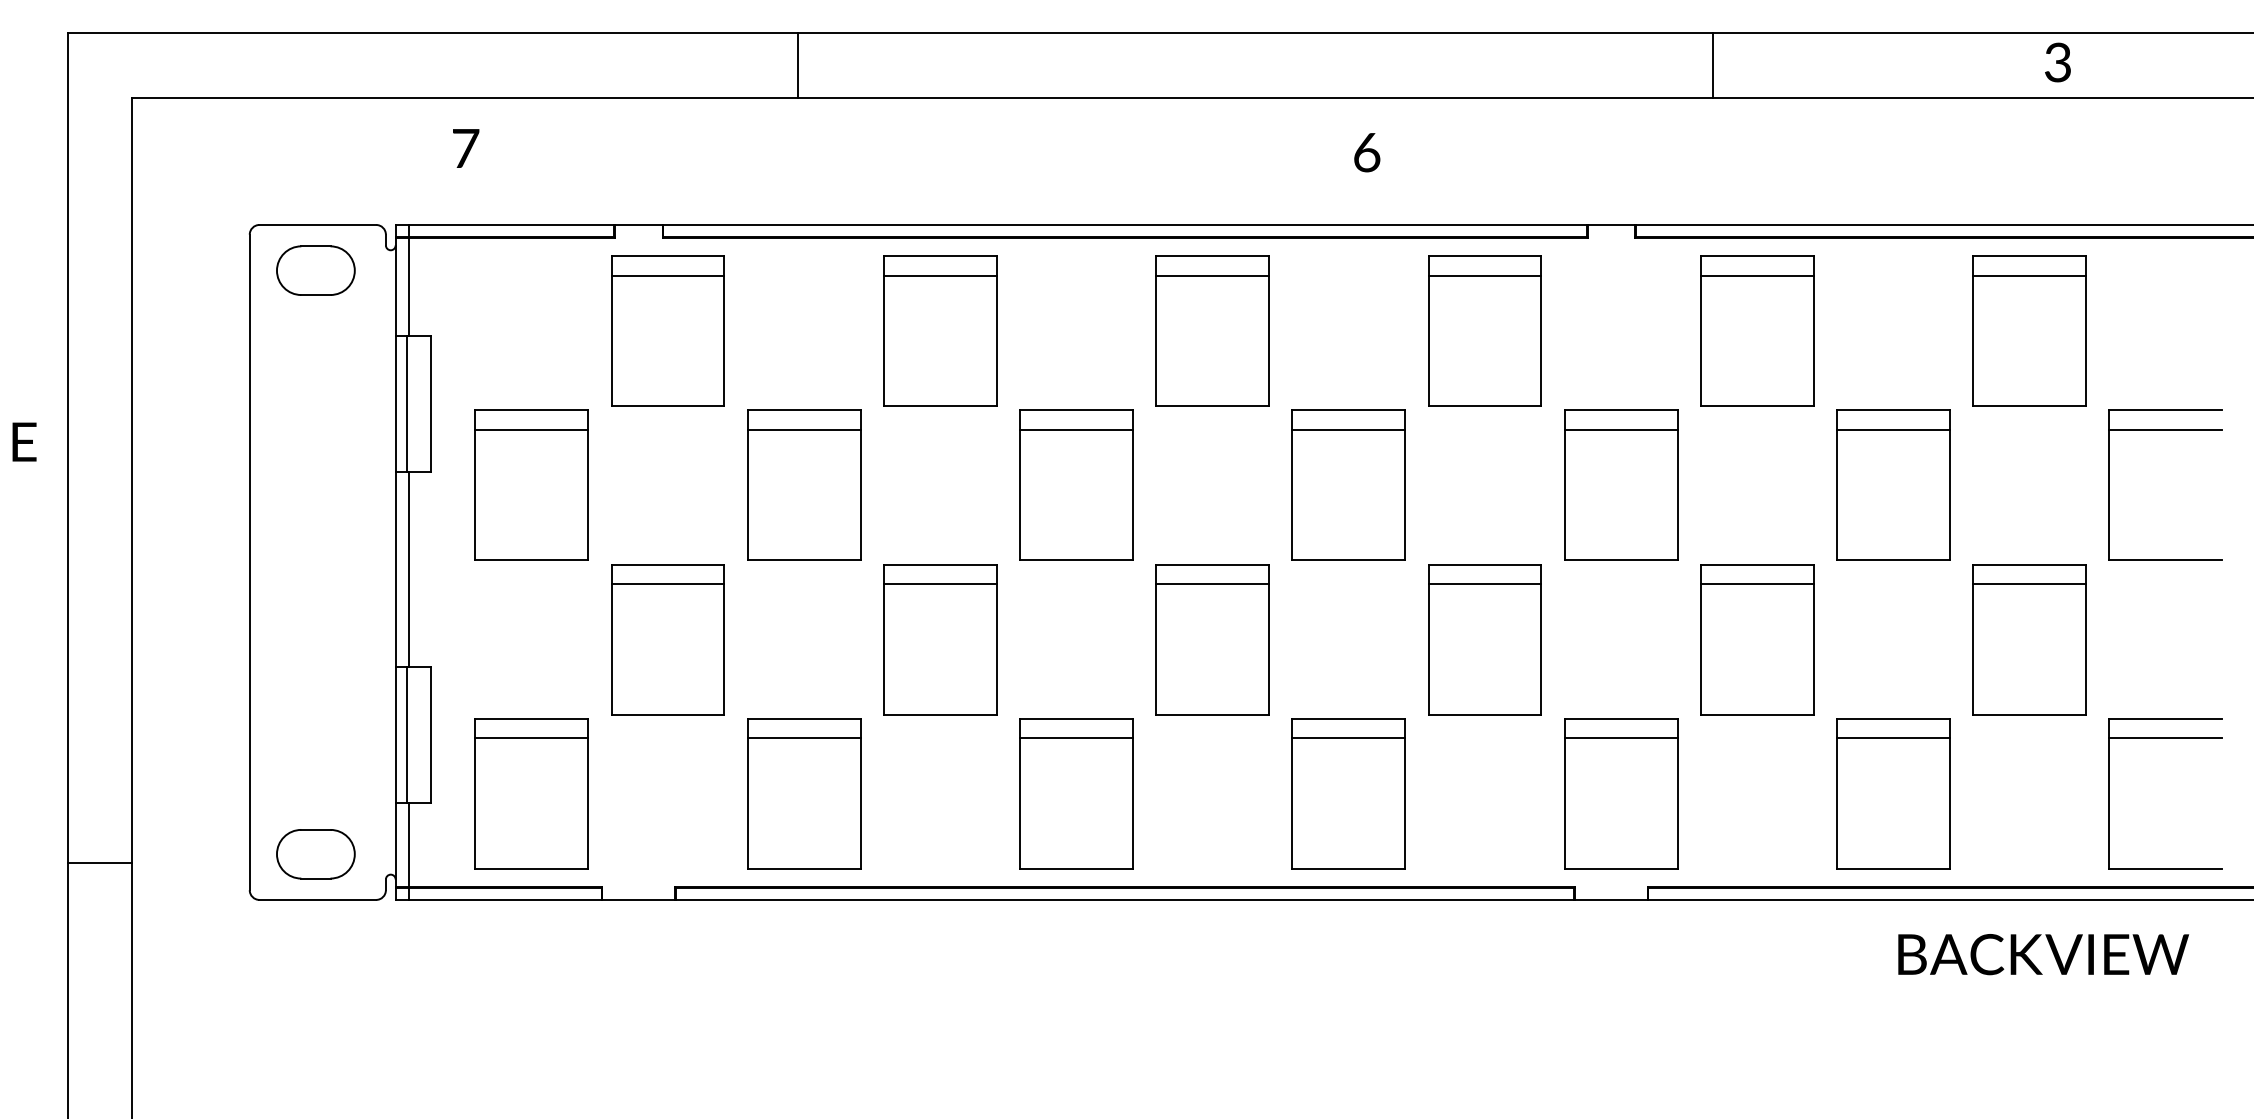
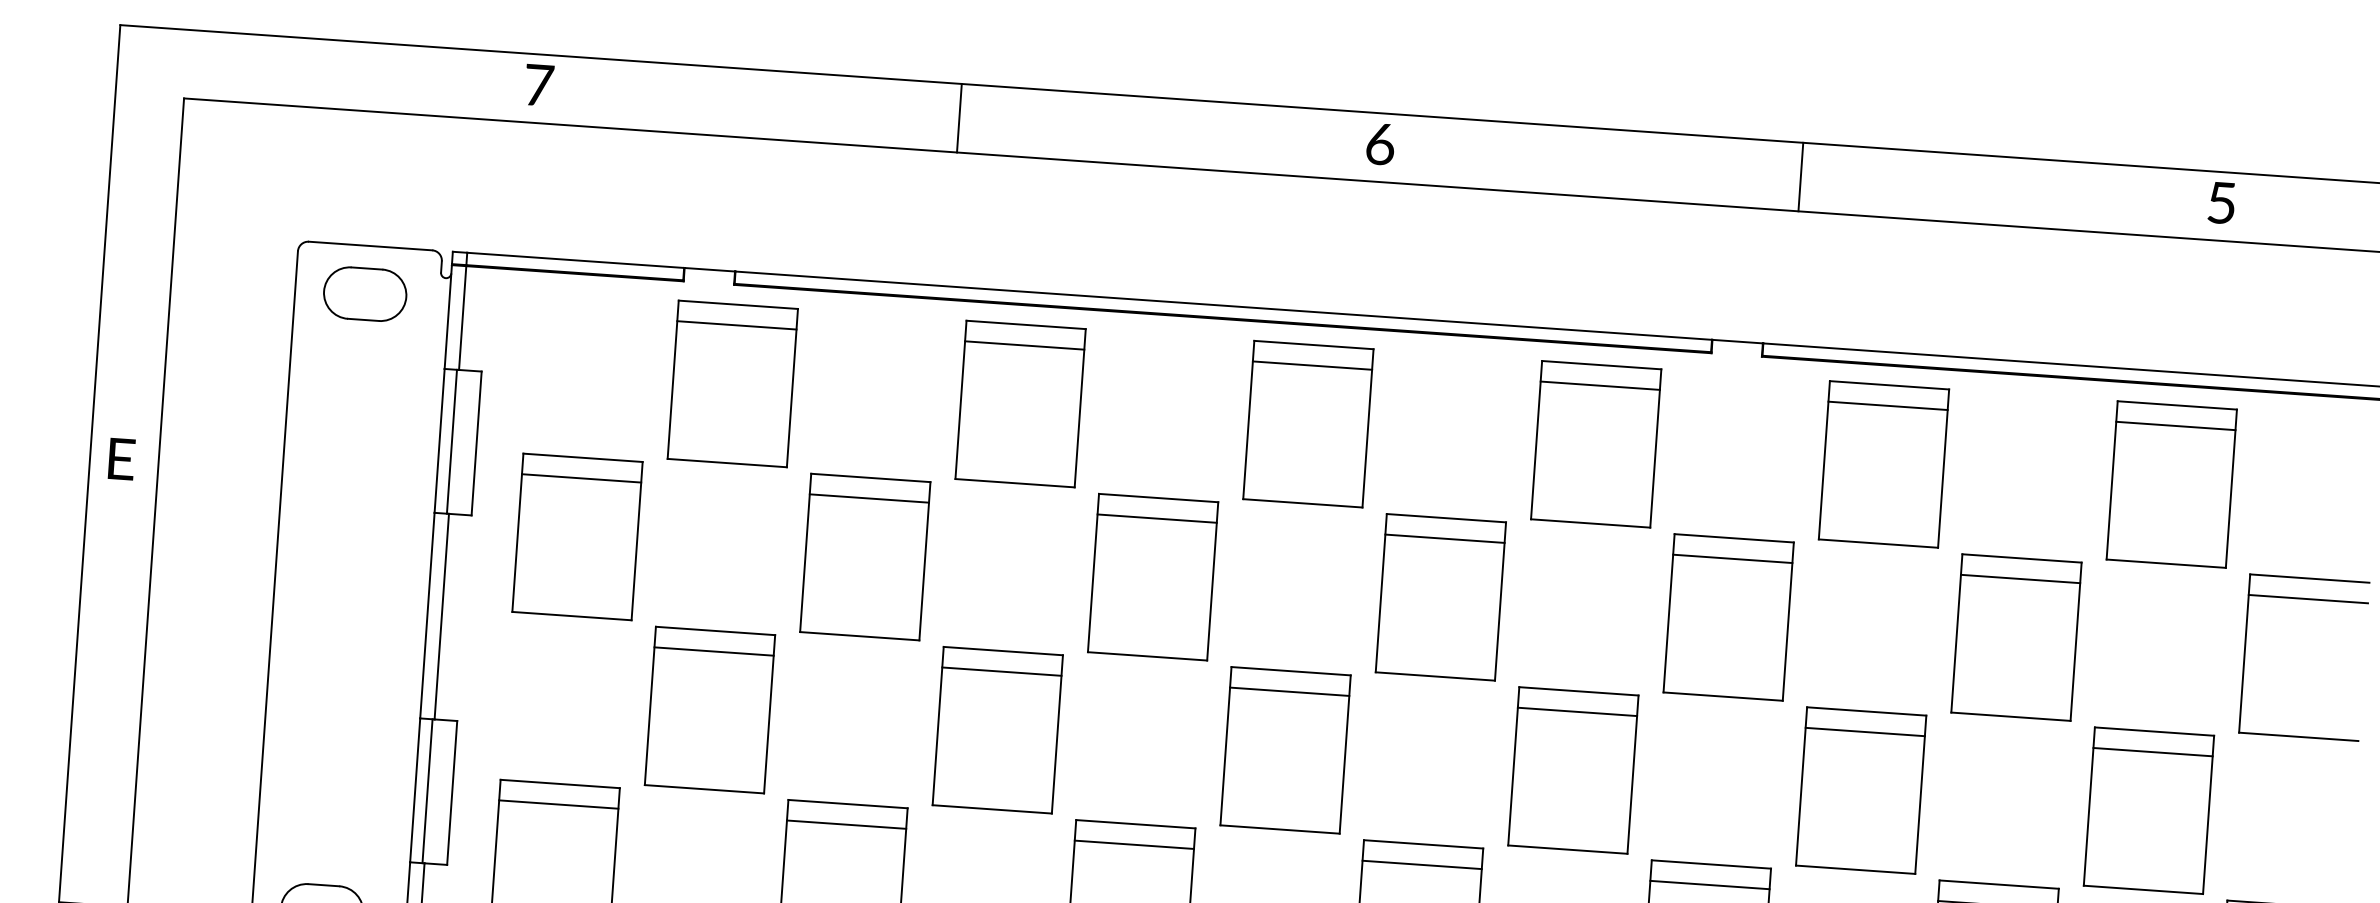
text: (2057, 62) -> (2221, 202), 3 -> 5
line: (797, 65) -> (959, 117), moved
line: (1713, 65) -> (1801, 176), moved
text: (466, 148) -> (539, 85), moved
text: (1367, 152) -> (1380, 144), moved
text: (24, 441) -> (121, 458), moved

